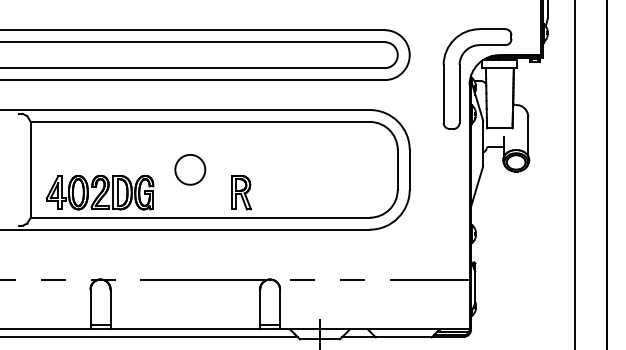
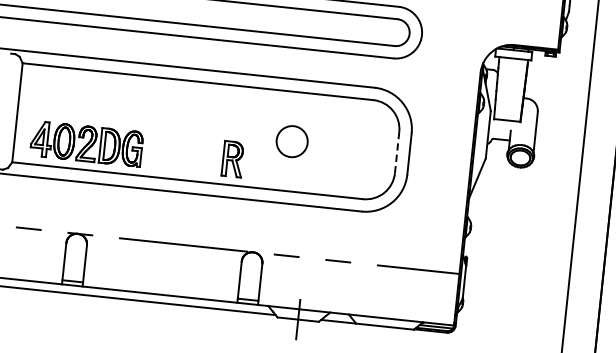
part: (460, 78) -> (471, 65), removed
circle: (190, 169) -> (292, 141), moved
line: (397, 169) -> (396, 152), solid -> dashed

